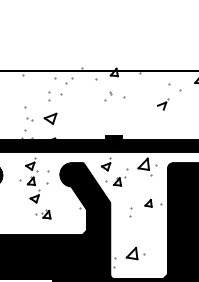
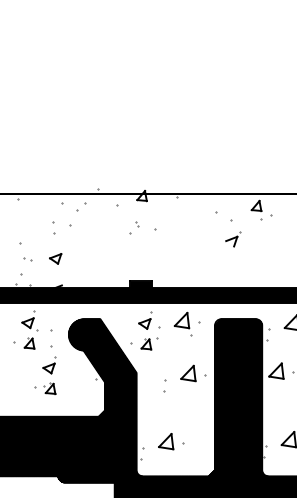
part: (163, 104) -> (233, 239), moved
part: (50, 118) -> (55, 258), size x0.71
part: (106, 164) -> (145, 320), moved
part: (35, 196) -> (49, 365), moved
part: (148, 203) -> (188, 373), size x1.67

